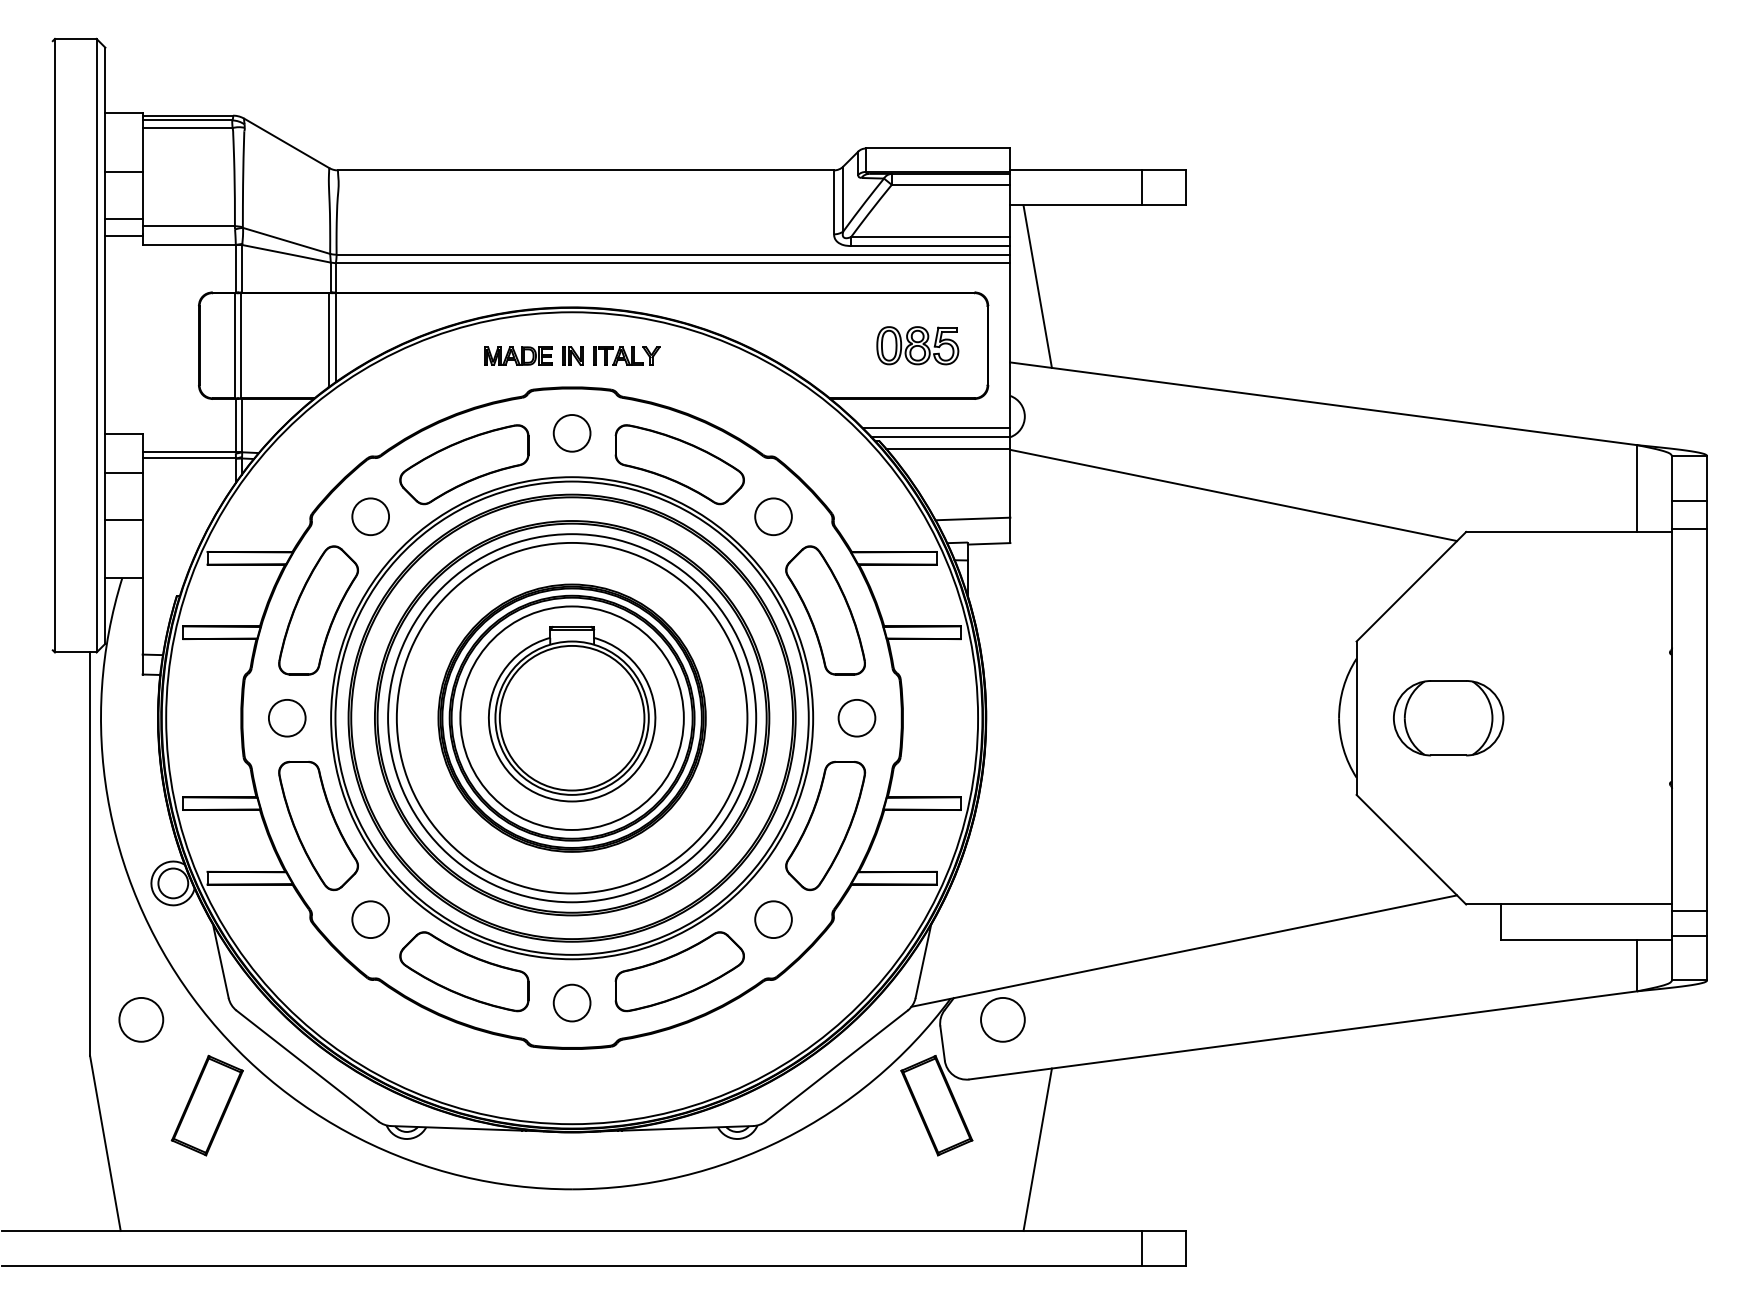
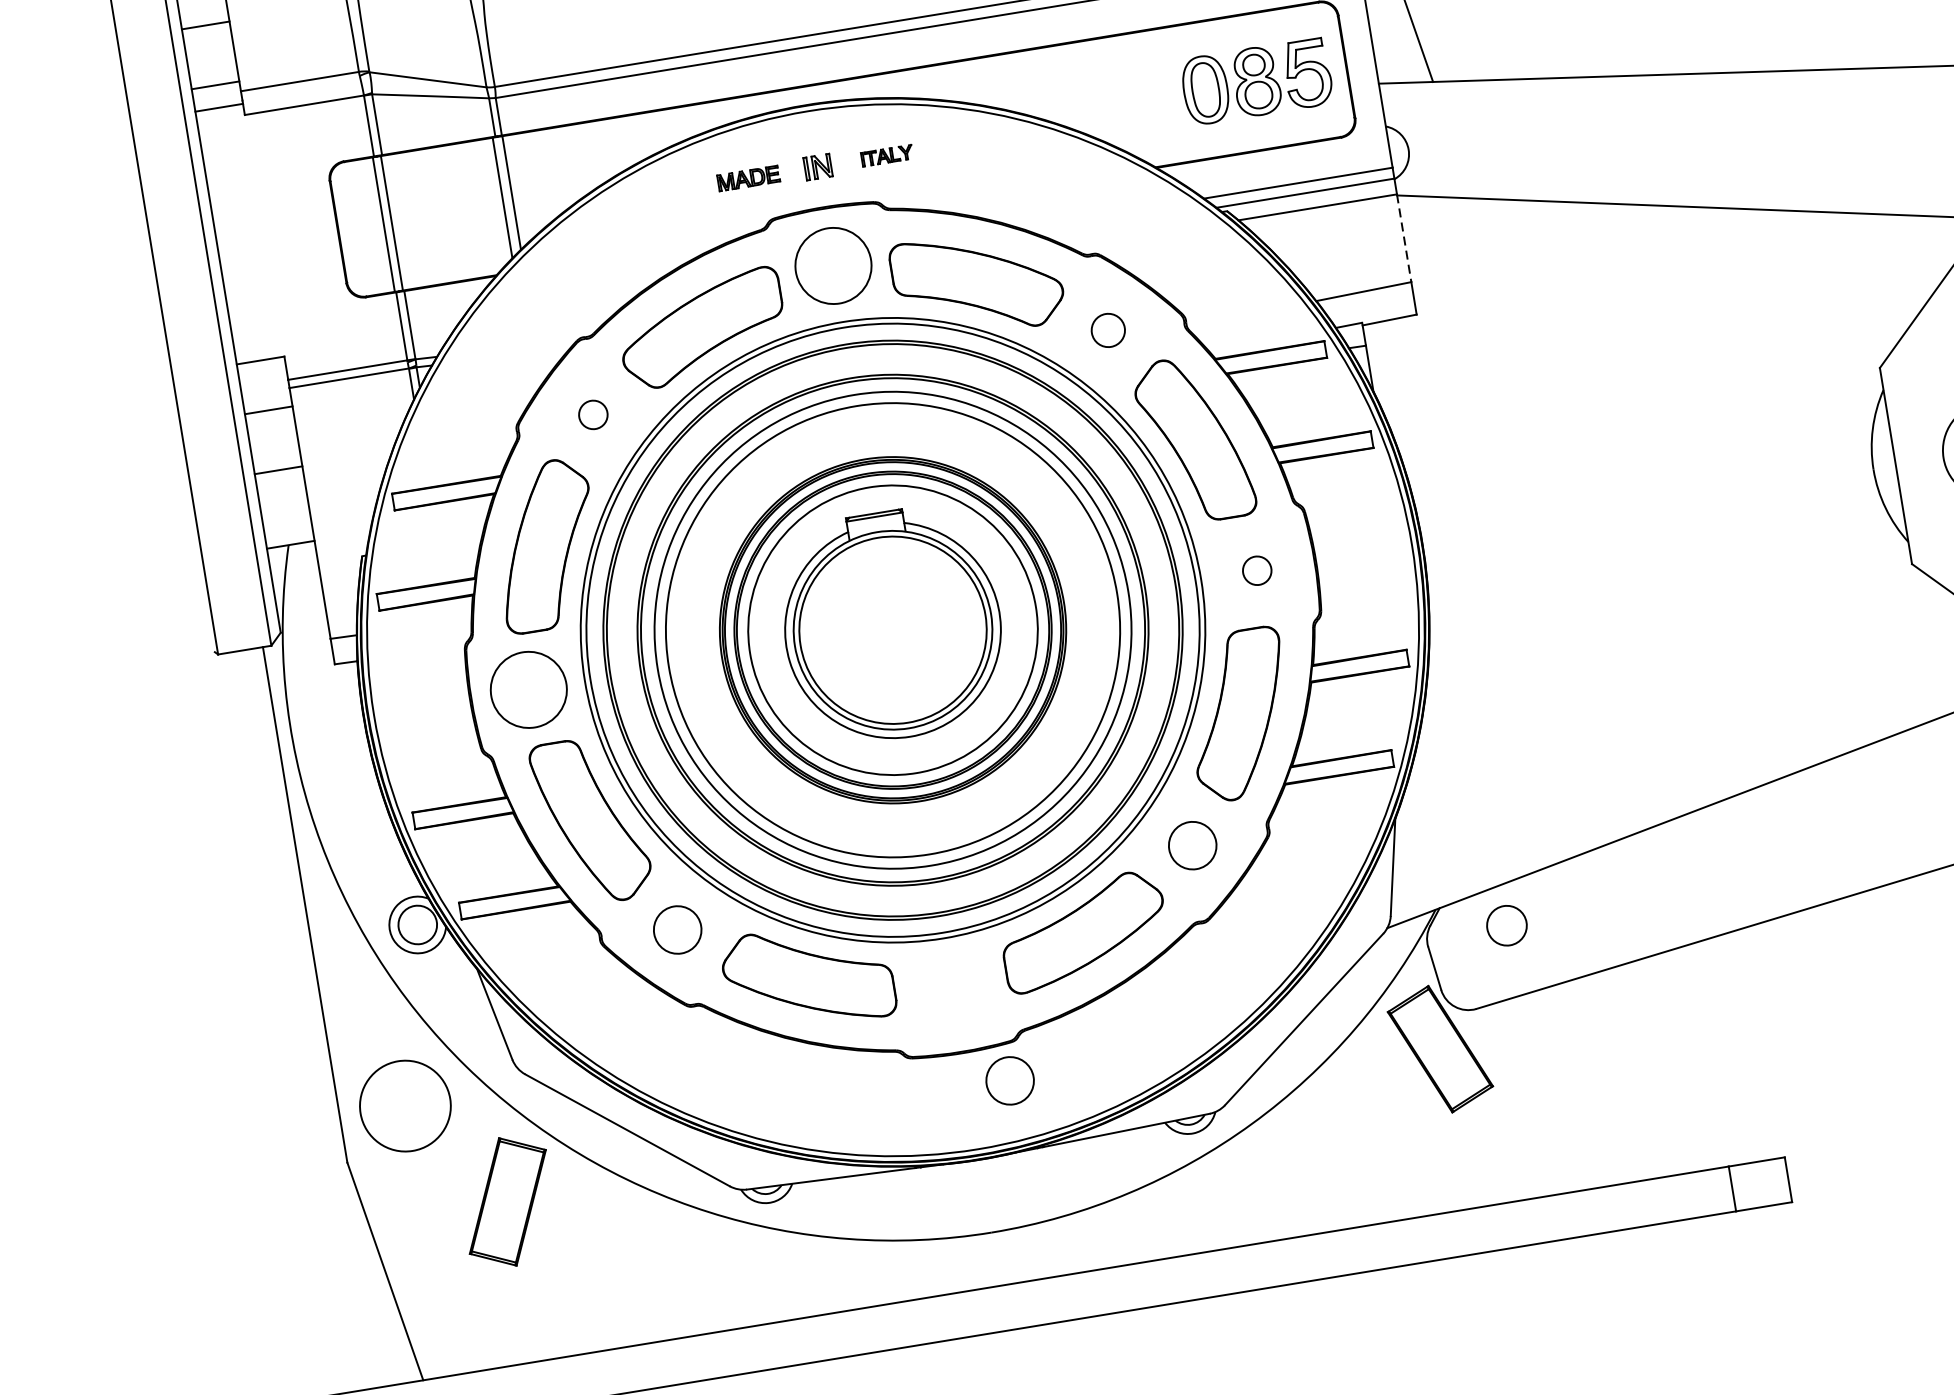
part: (917, 345) -> (1256, 81), size x1.4
part: (518, 355) -> (748, 177), size x0.7
part: (626, 355) -> (886, 155), size x0.6
circle: (571, 433) -> (832, 266), size x1.6
line: (1010, 483) -> (1404, 238), solid -> dashed
circle: (370, 516) -> (593, 414), size x0.6
circle: (773, 516) -> (1108, 330), size x0.7
circle: (286, 717) -> (527, 689), size x1.6
circle: (856, 718) -> (1256, 571), size x0.6
circle: (571, 1002) -> (1009, 1080), moved
circle: (141, 1019) -> (405, 1105), size x1.6
circle: (1002, 1019) -> (1506, 925), size x0.7
line: (1037, 1149) -> (1578, 1084), removed

